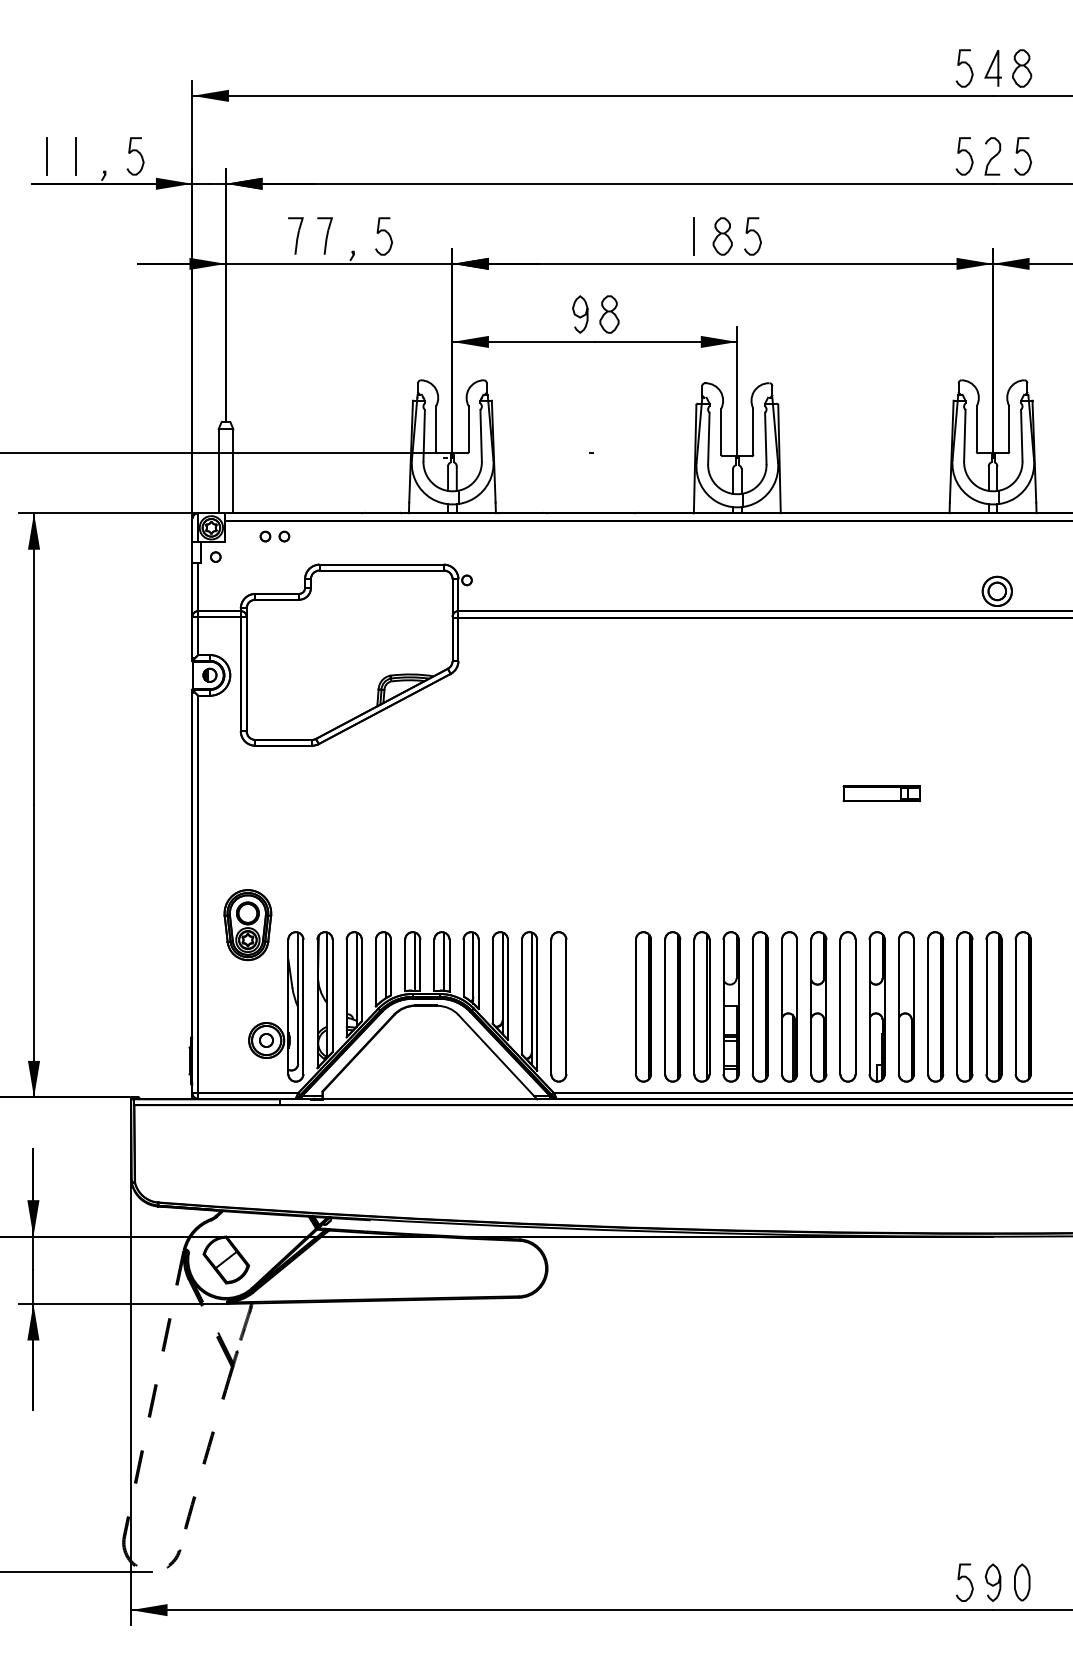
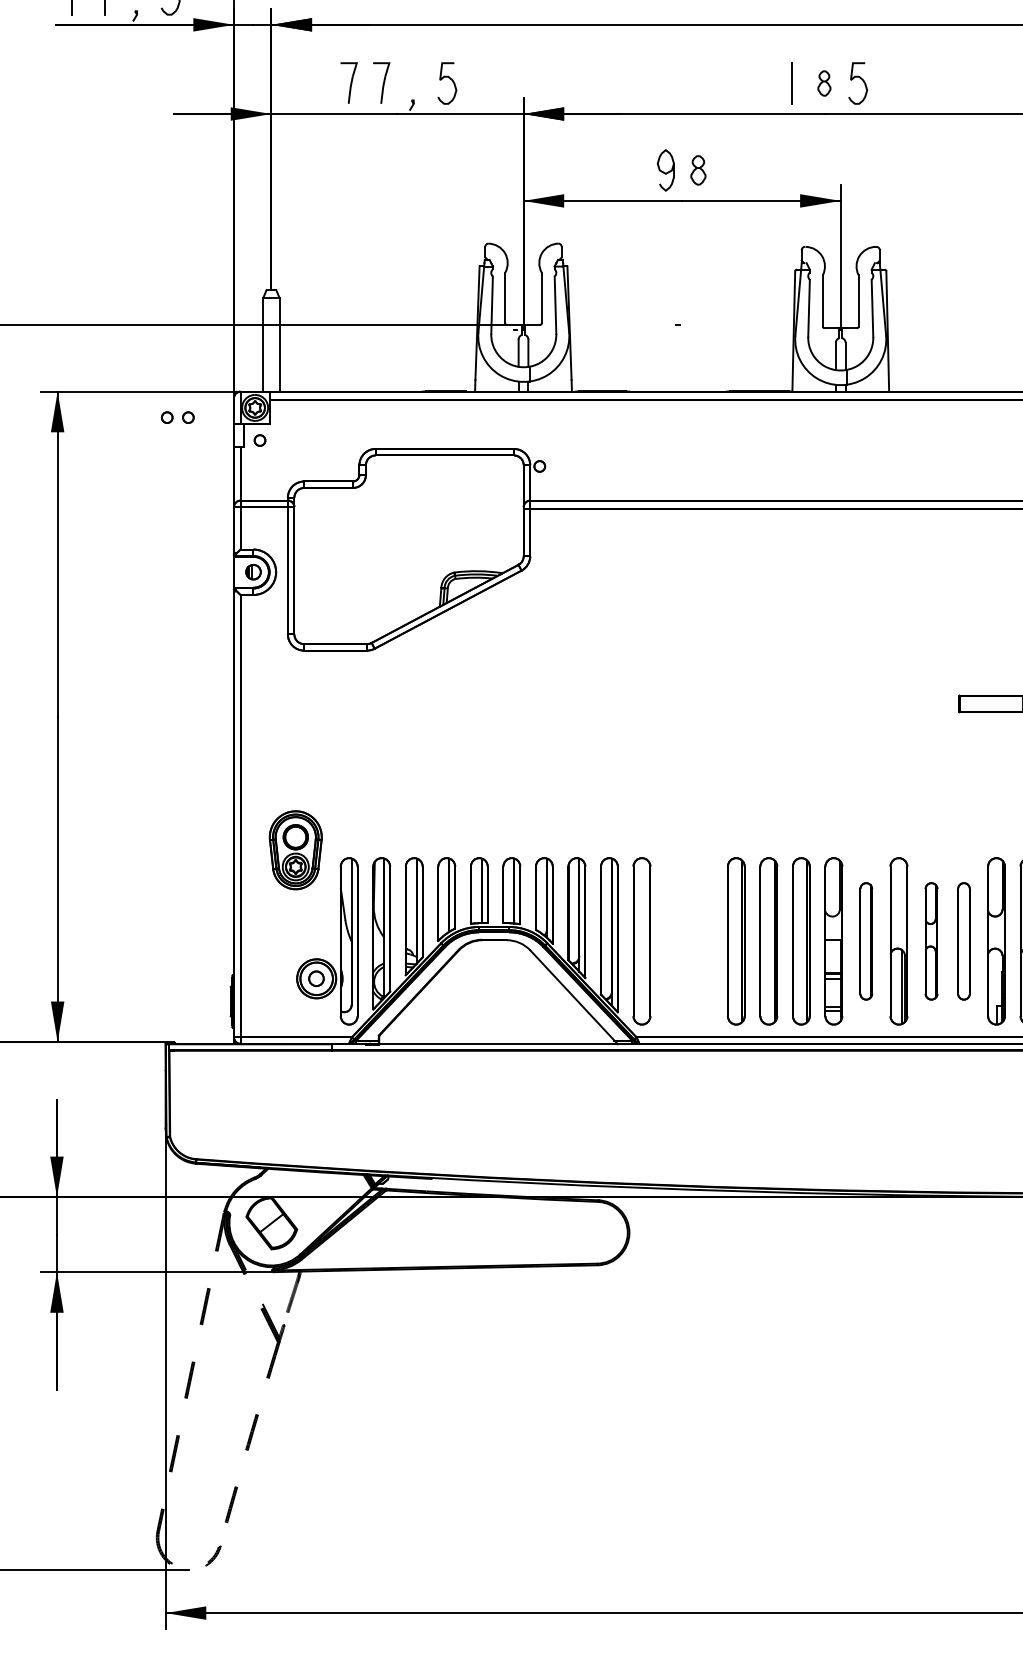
part: (722, 236) -> (824, 83), size x0.6
part: (609, 314) -> (698, 170), size x0.7
part: (274, 536) -> (177, 417), moved
part: (759, 1006) -> (865, 940), size x0.7
part: (818, 1006) -> (931, 940), size x0.7
part: (847, 1006) -> (963, 940), size x0.7

